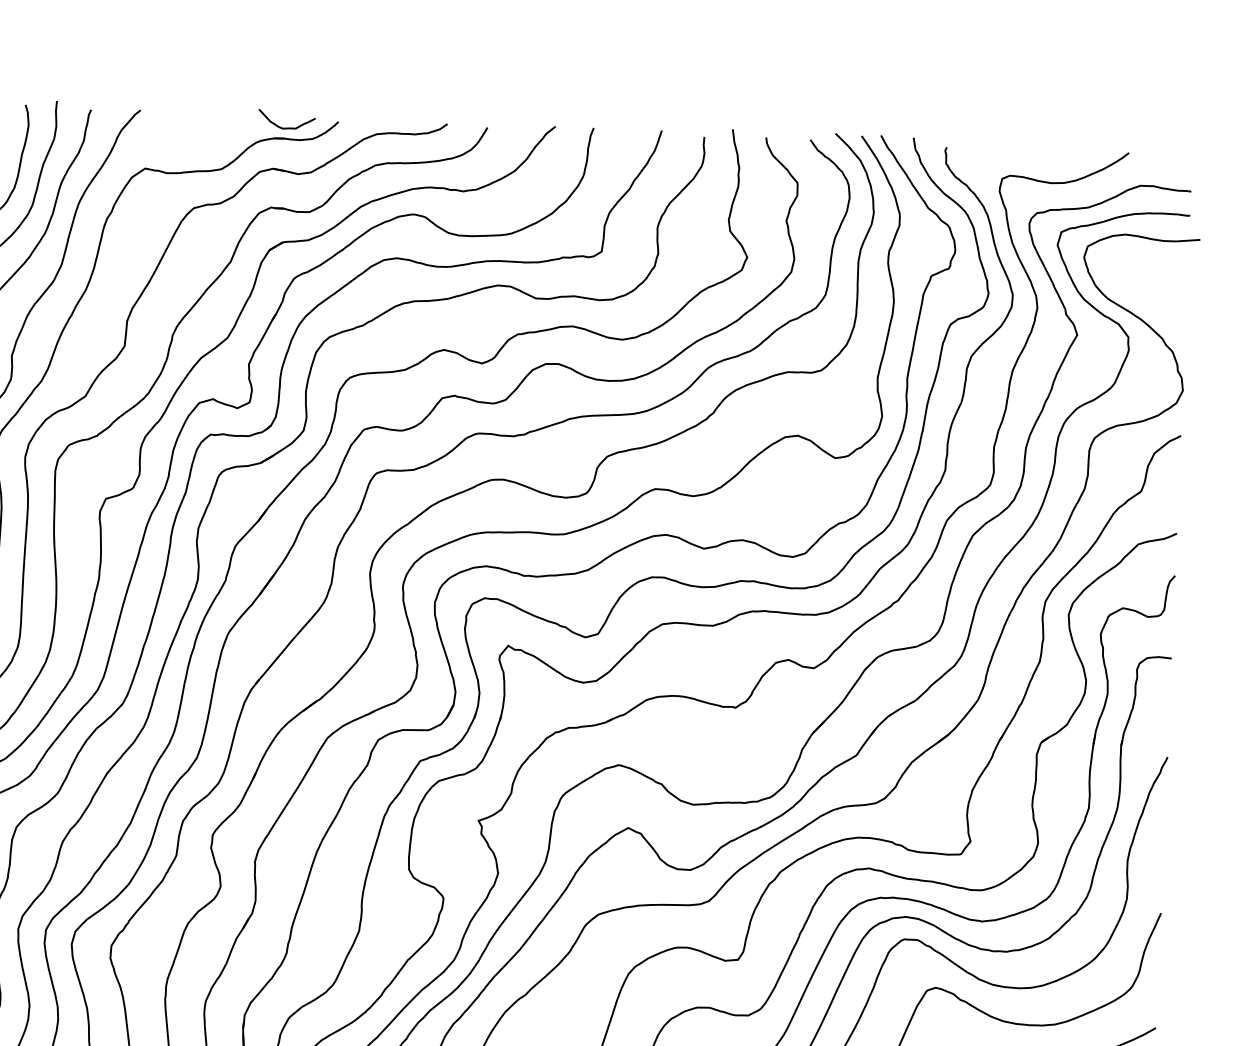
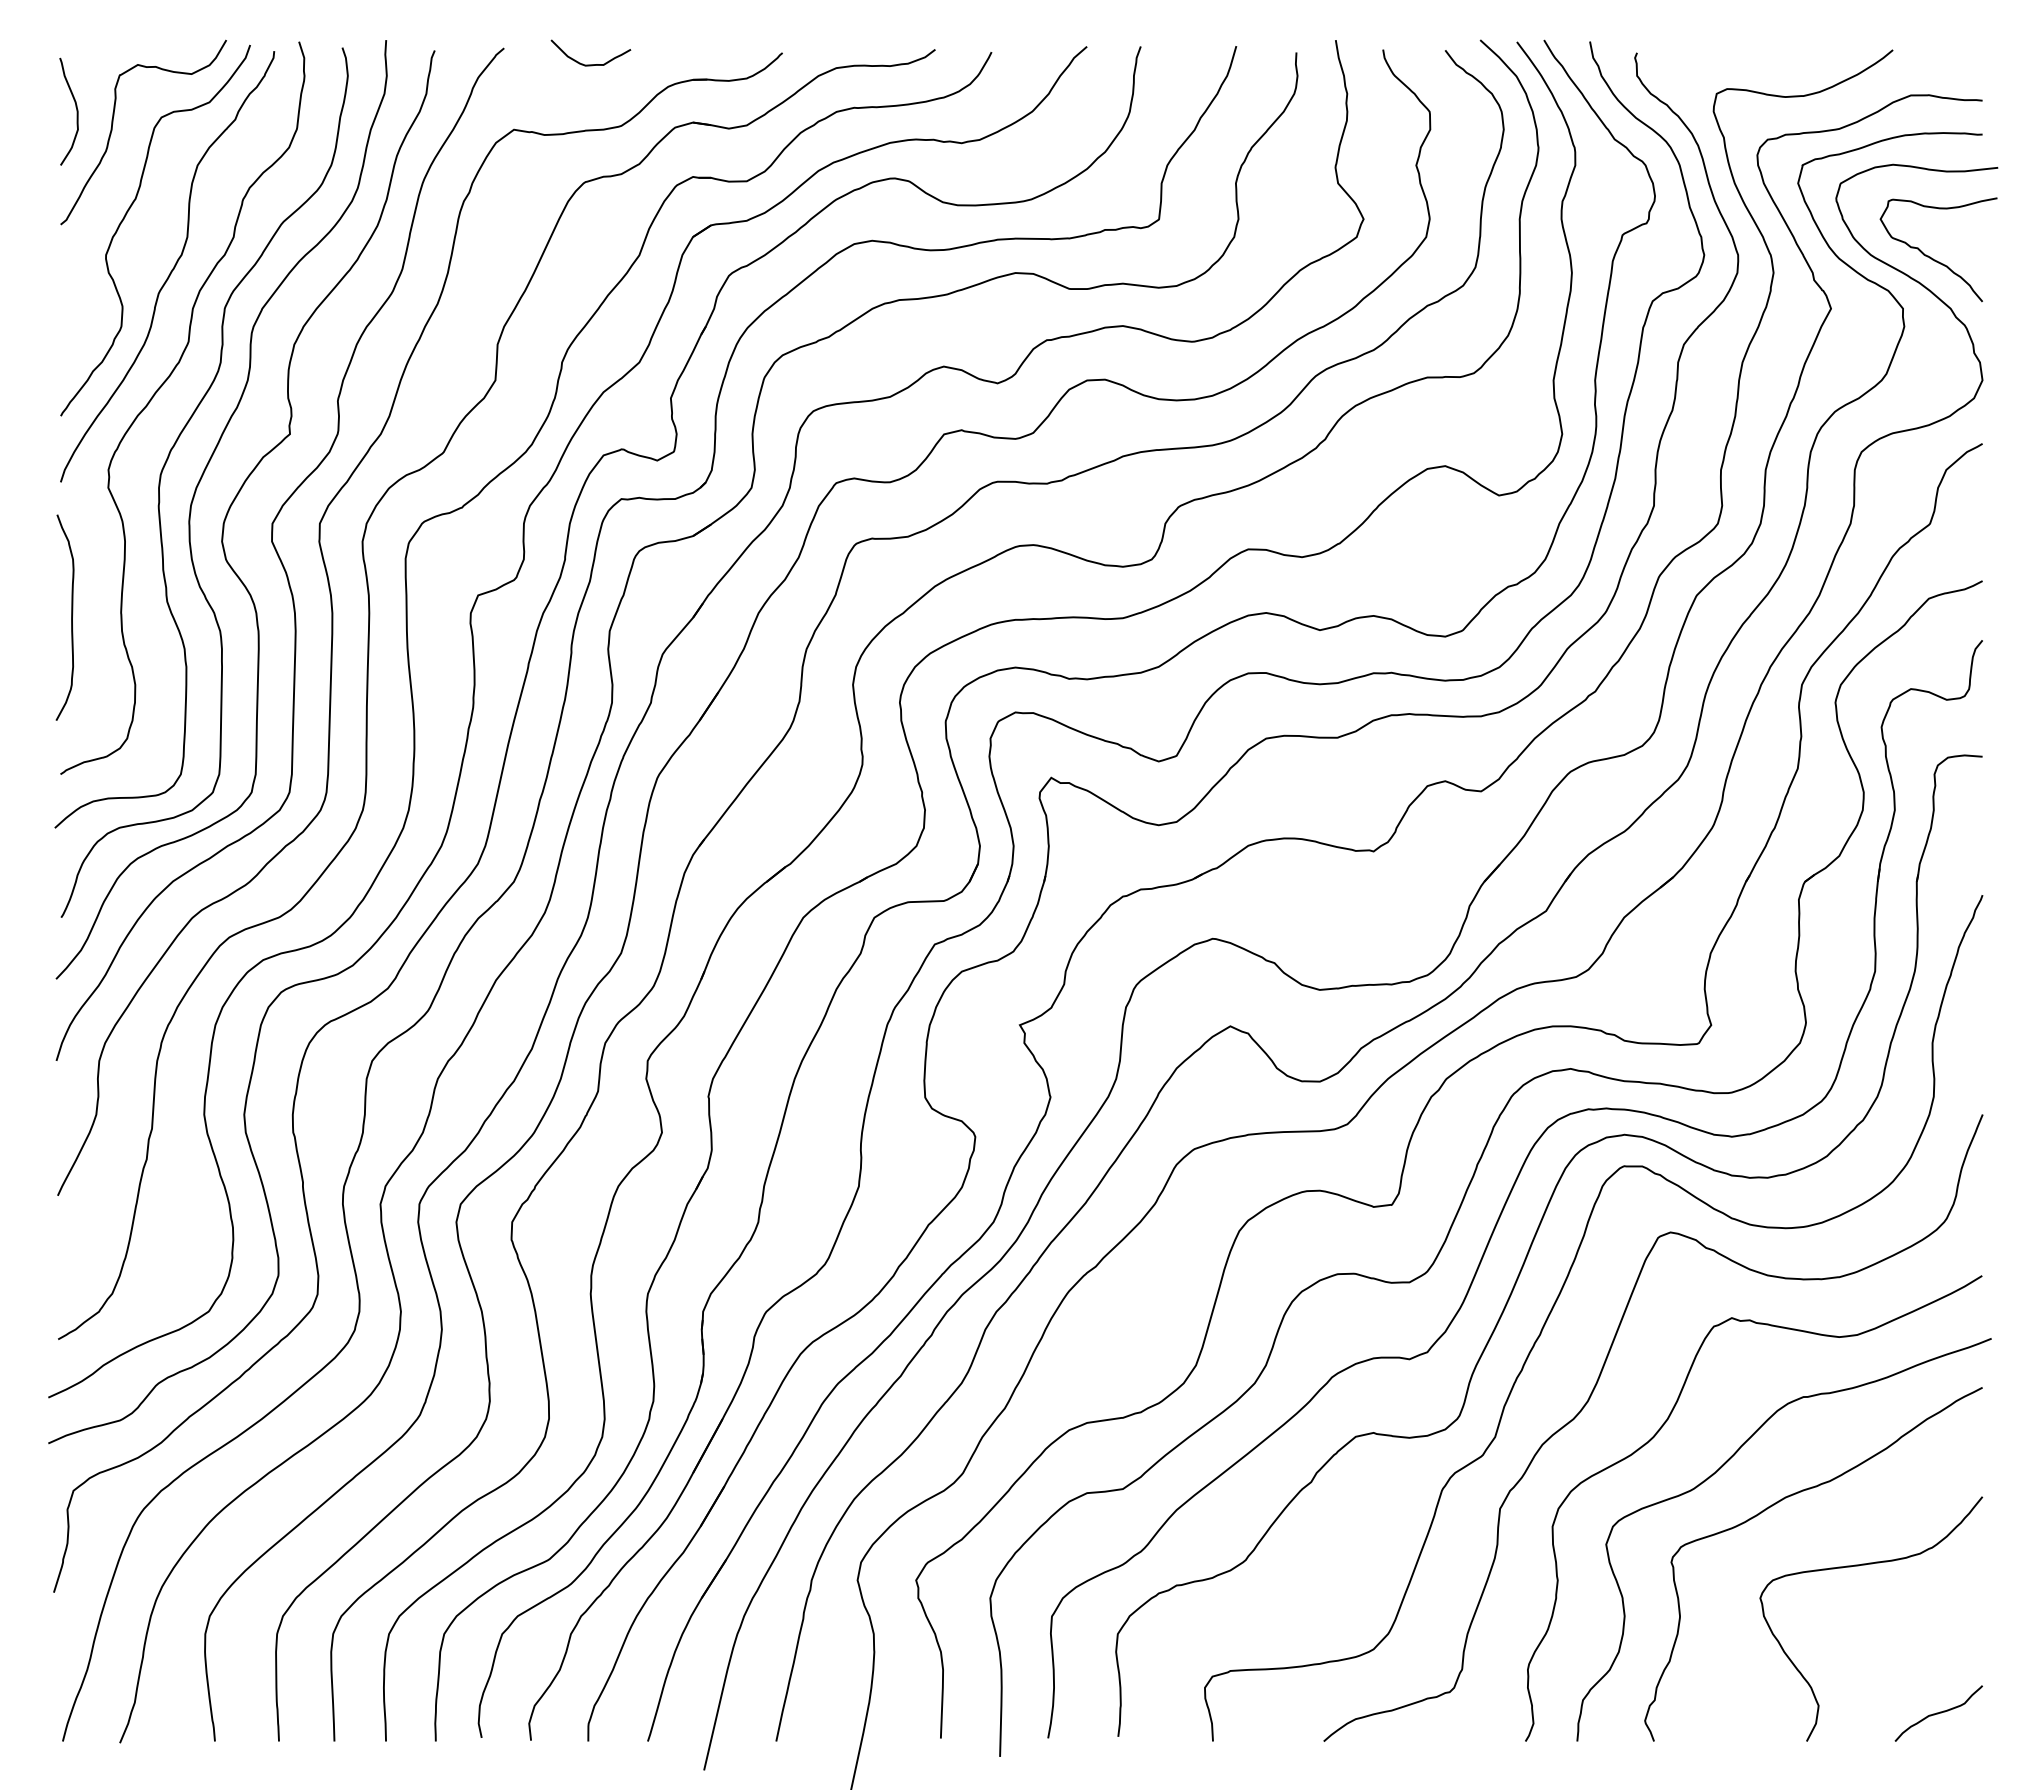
curve: (286, 127) -> (590, 64), moved
curve: (1151, 302) -> (1933, 258), added

